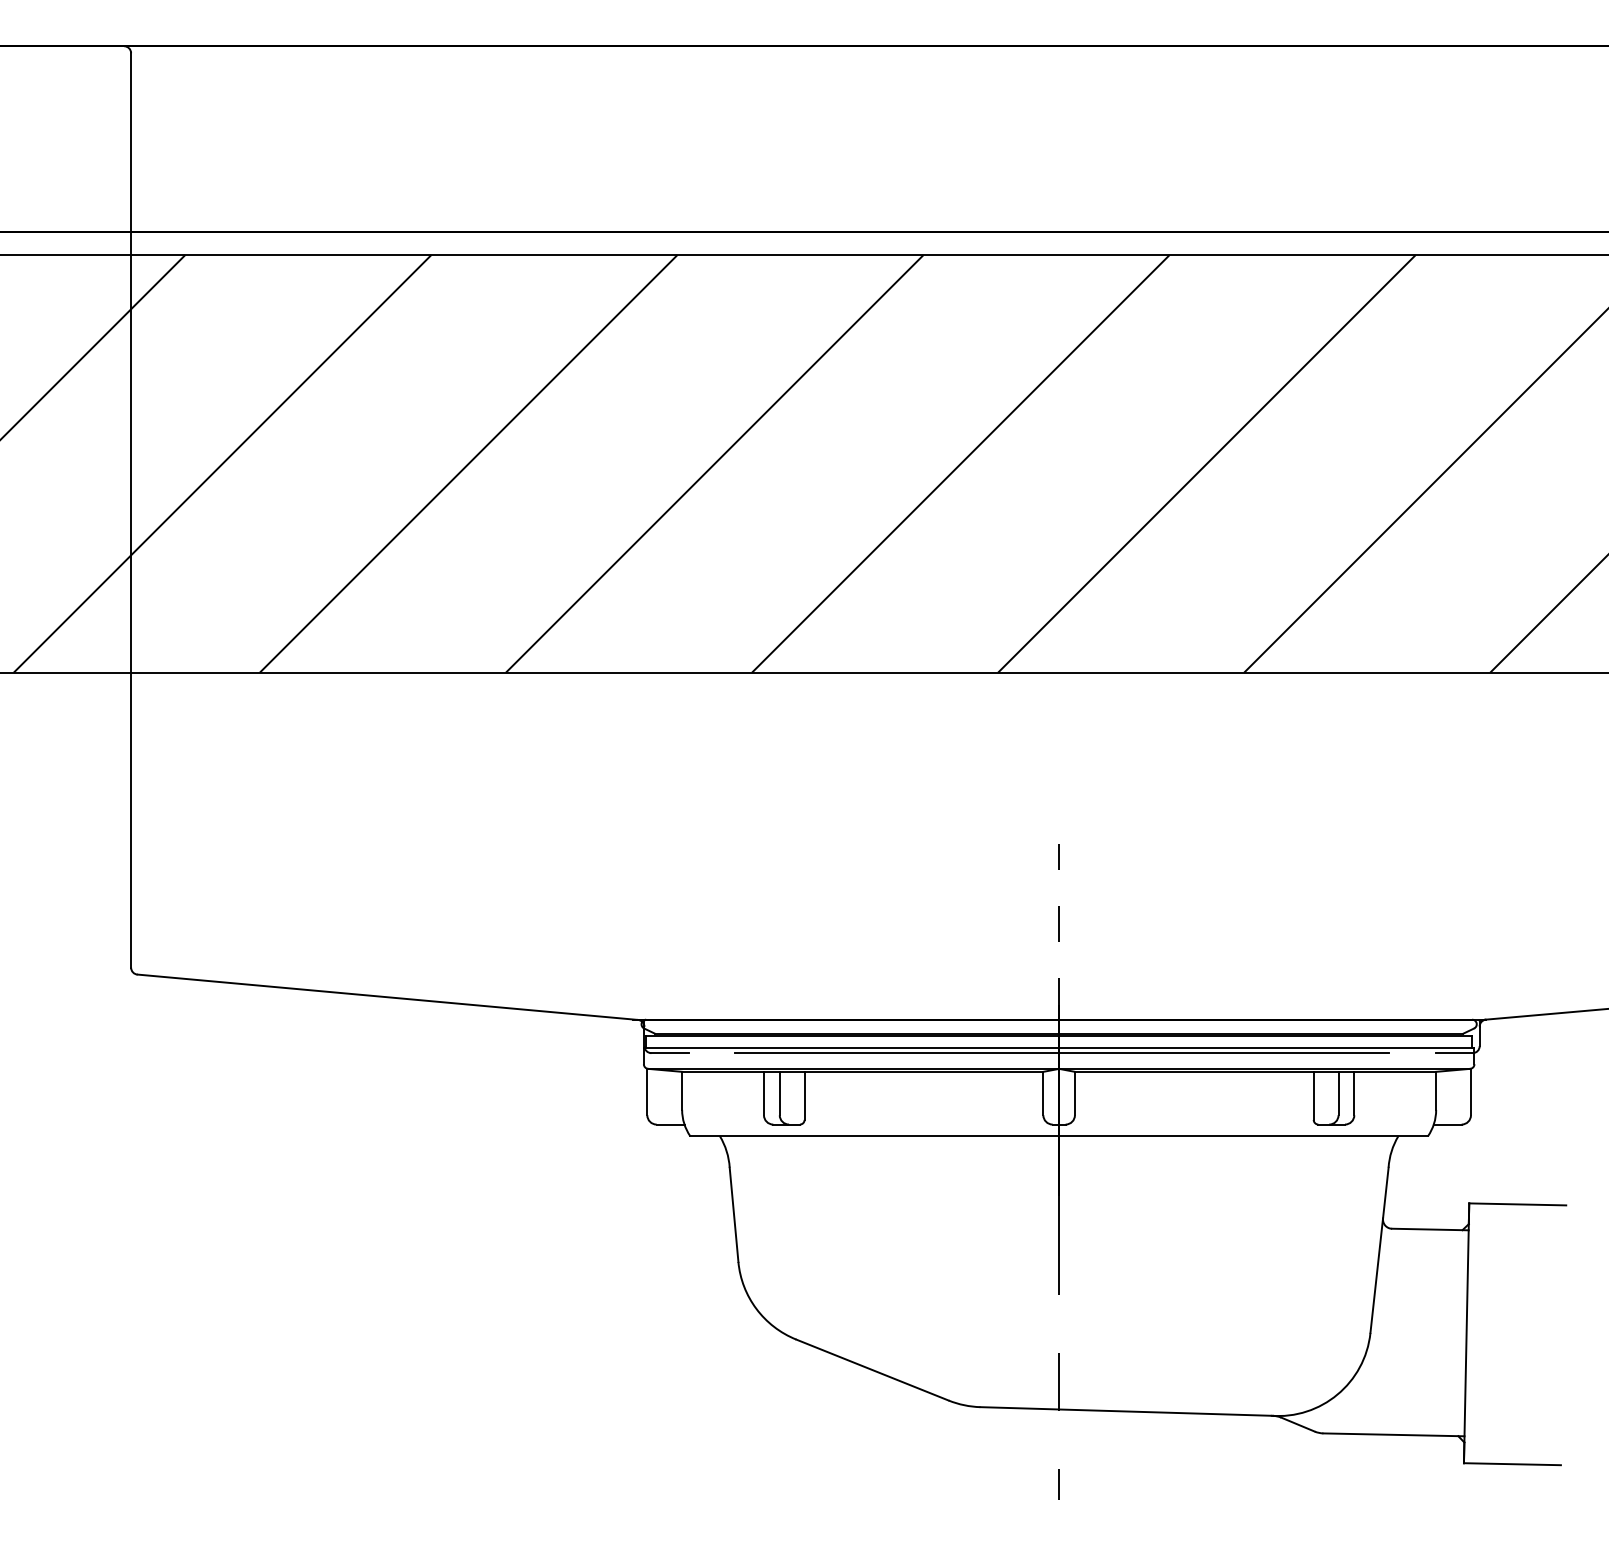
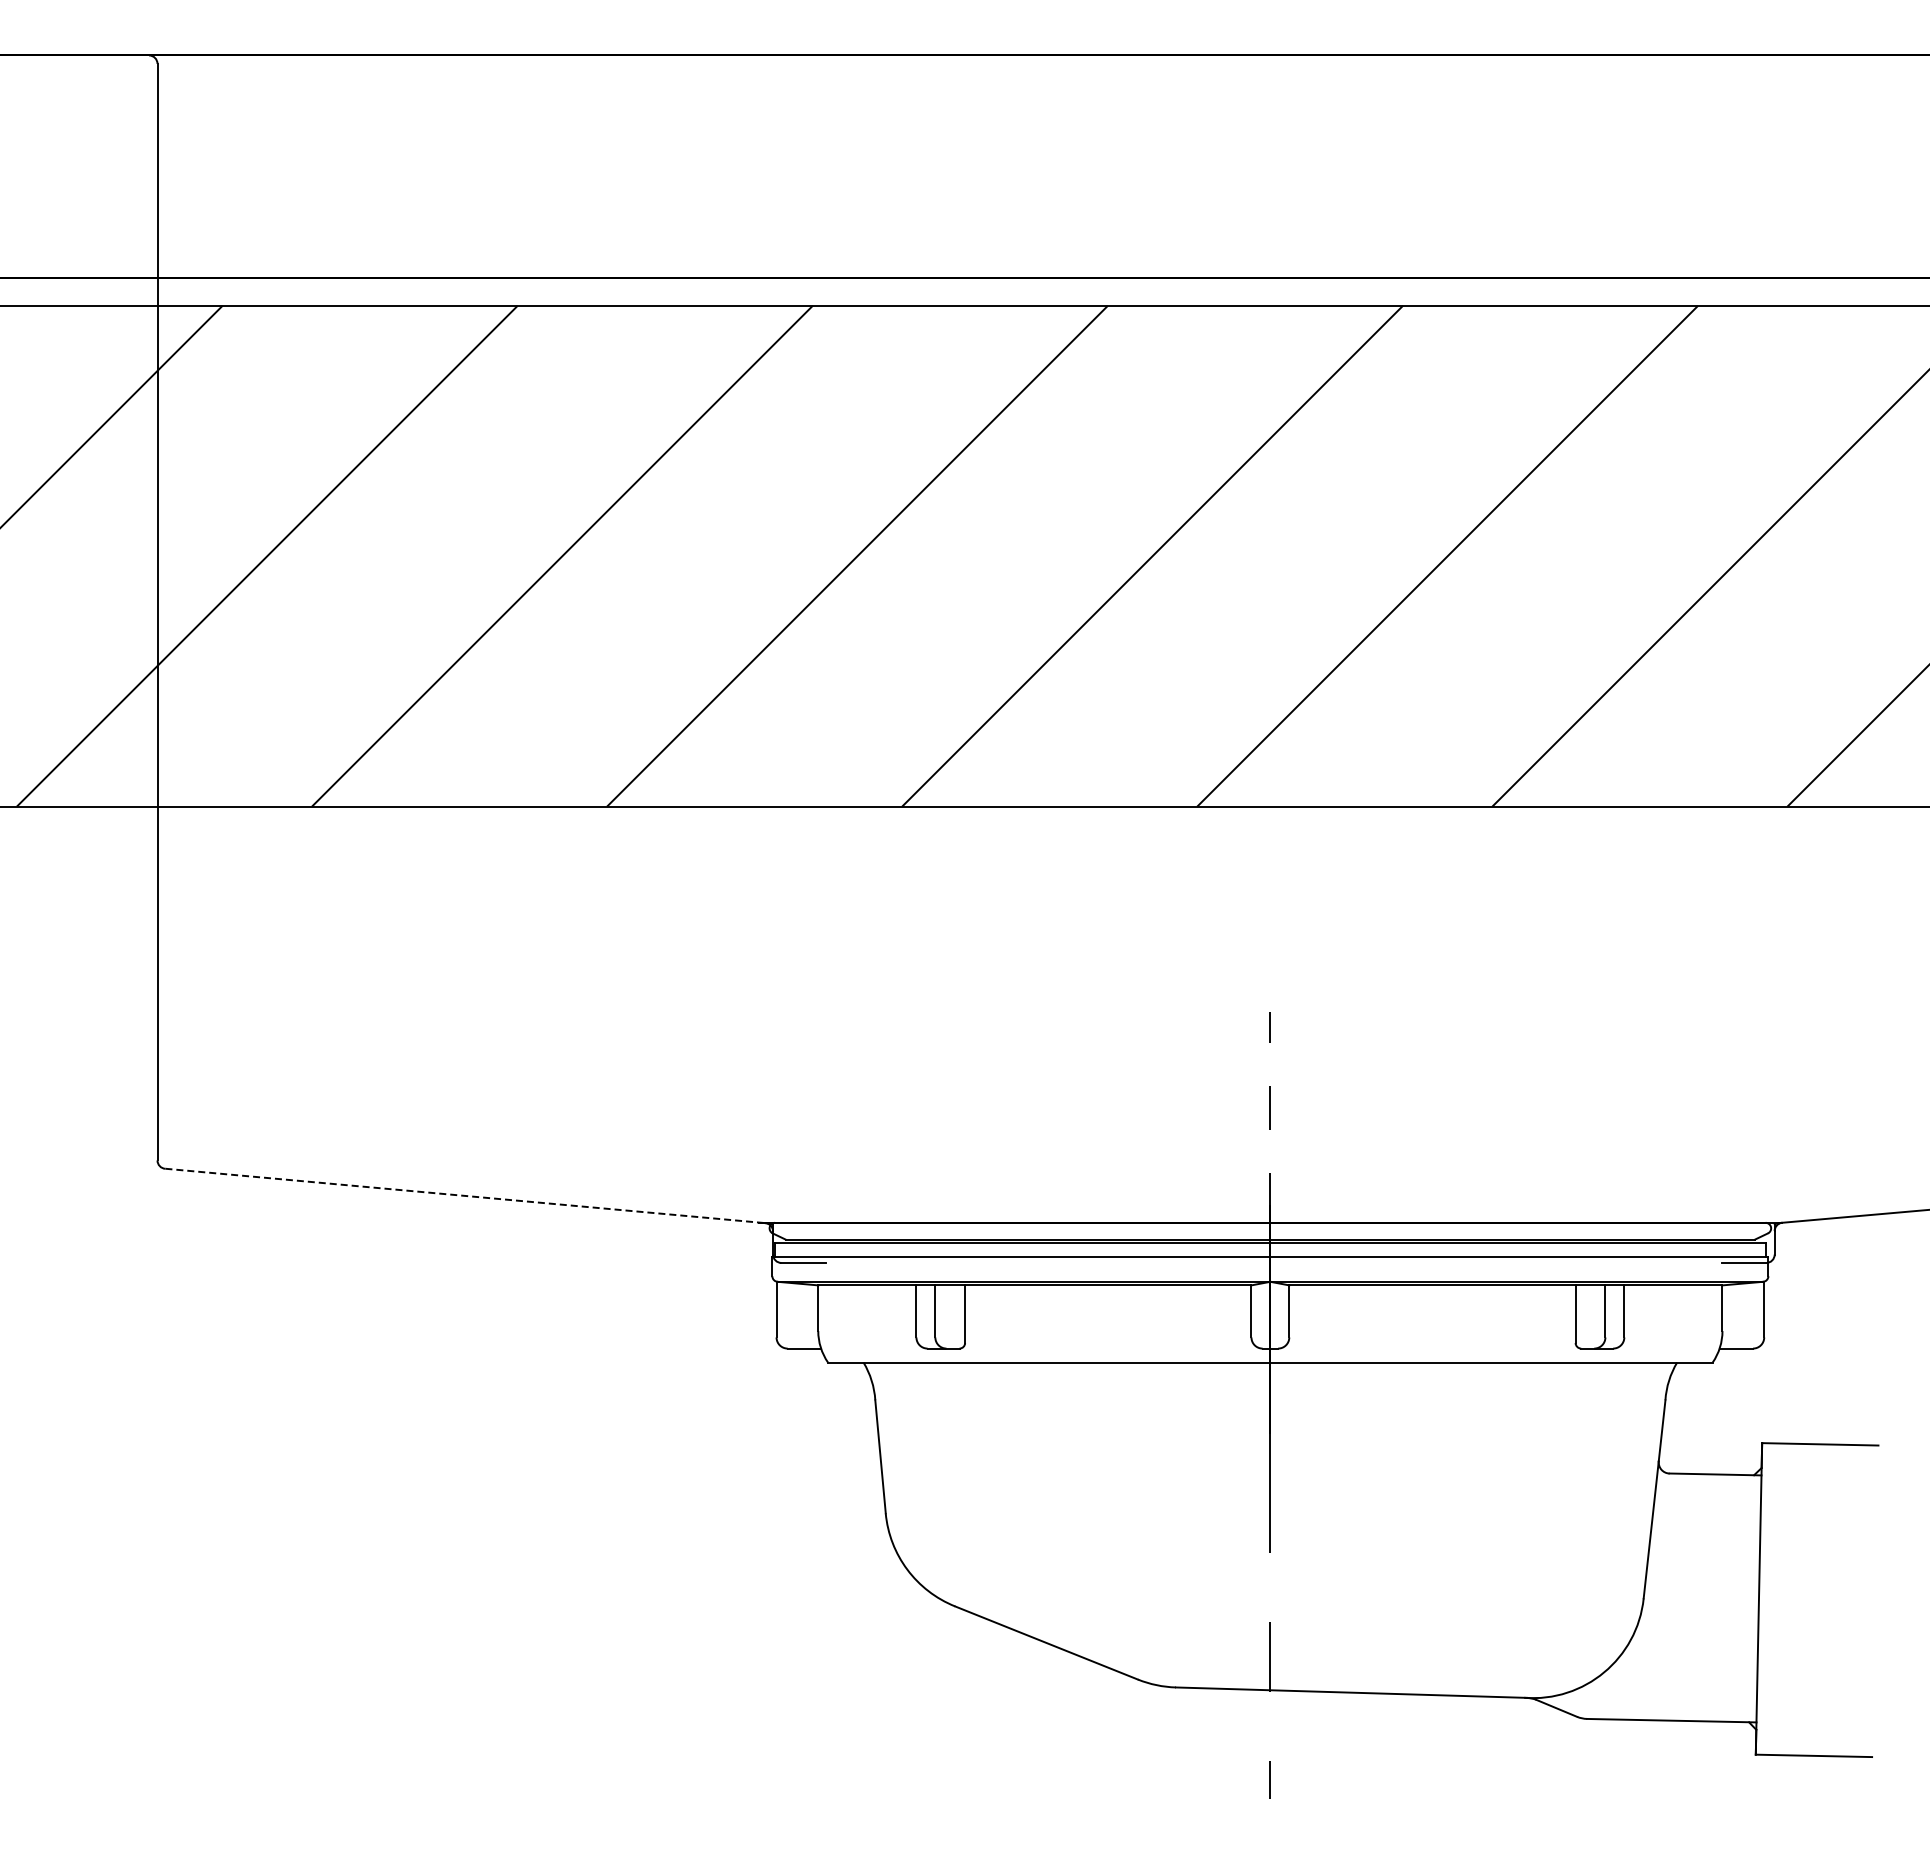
line: (387, 996) -> (465, 1195), solid -> dashed
line: (1061, 1052) -> (1273, 1262), removed

